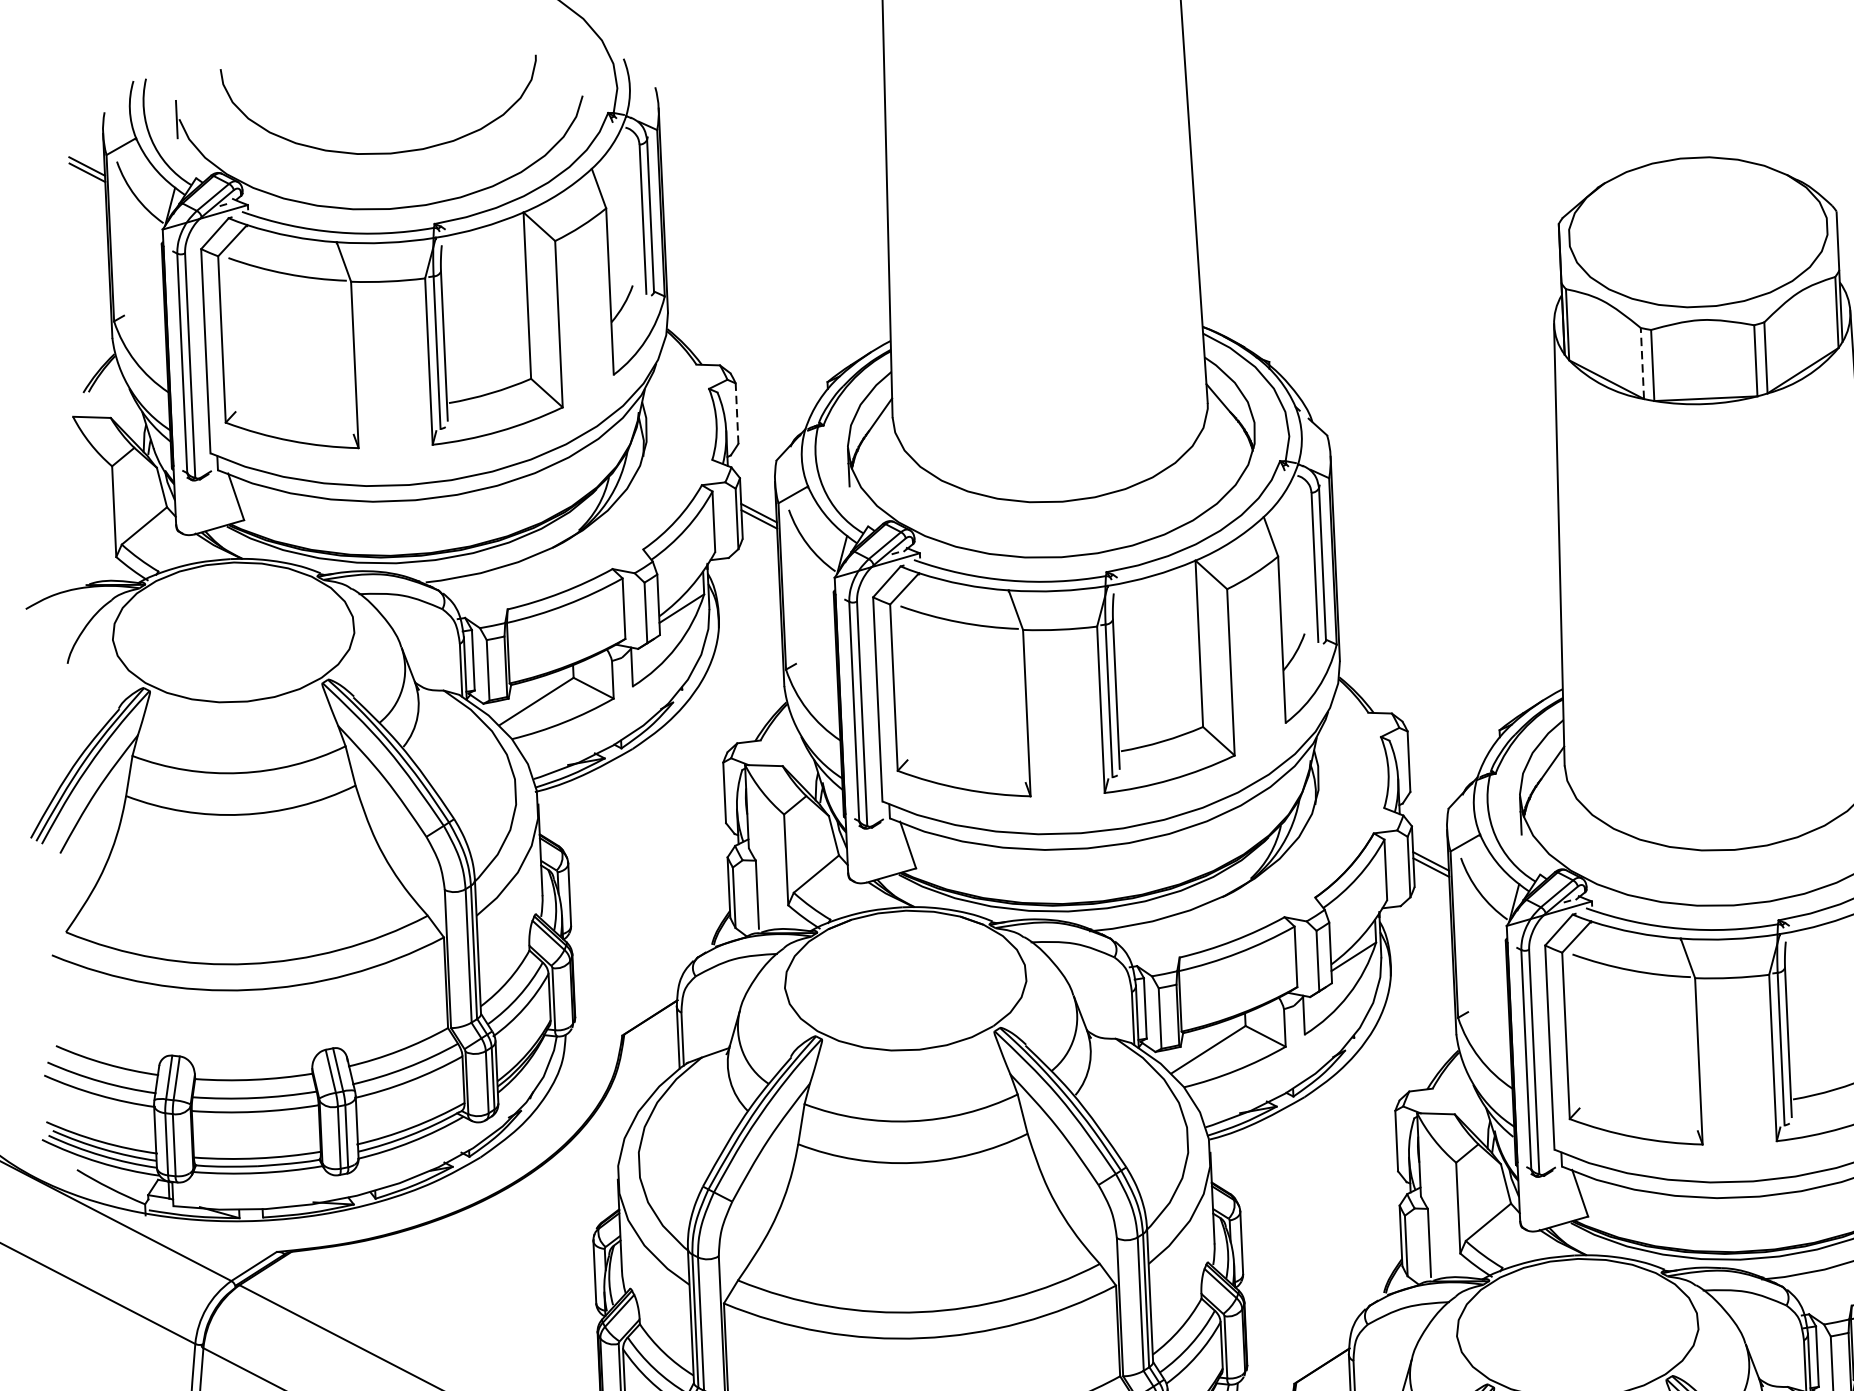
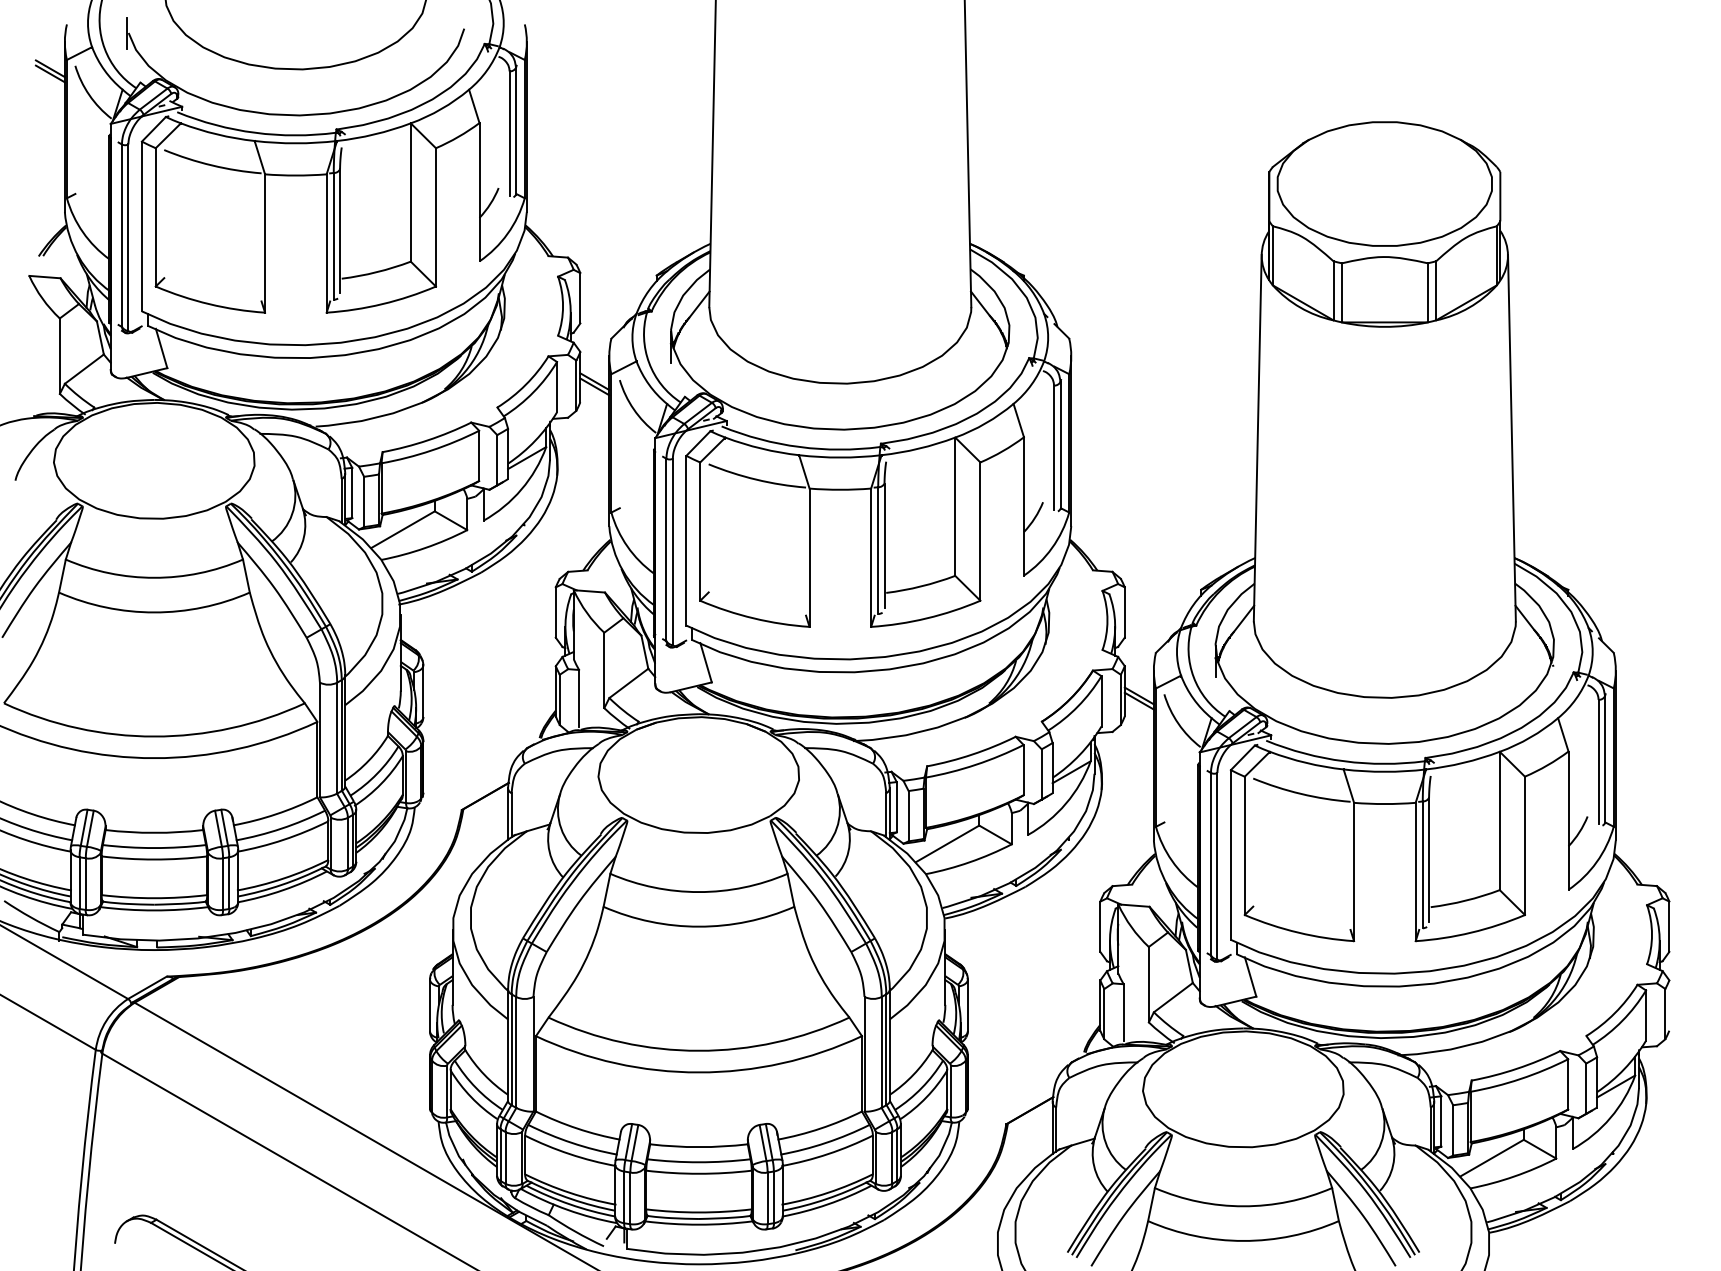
line: (1642, 363) -> (1333, 290), dashed -> solid
line: (737, 412) -> (580, 297), dashed -> solid

